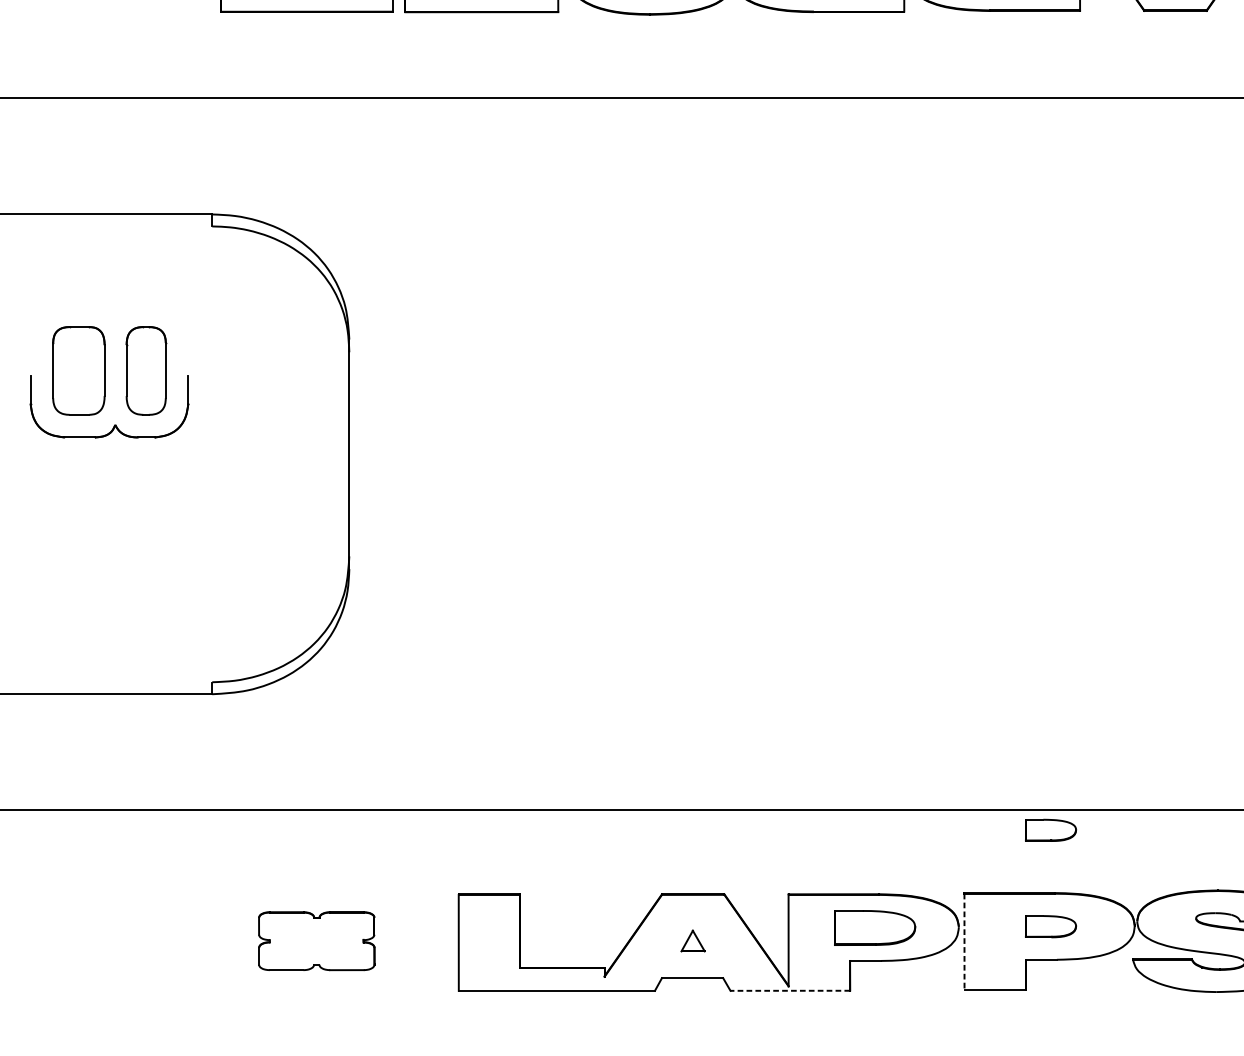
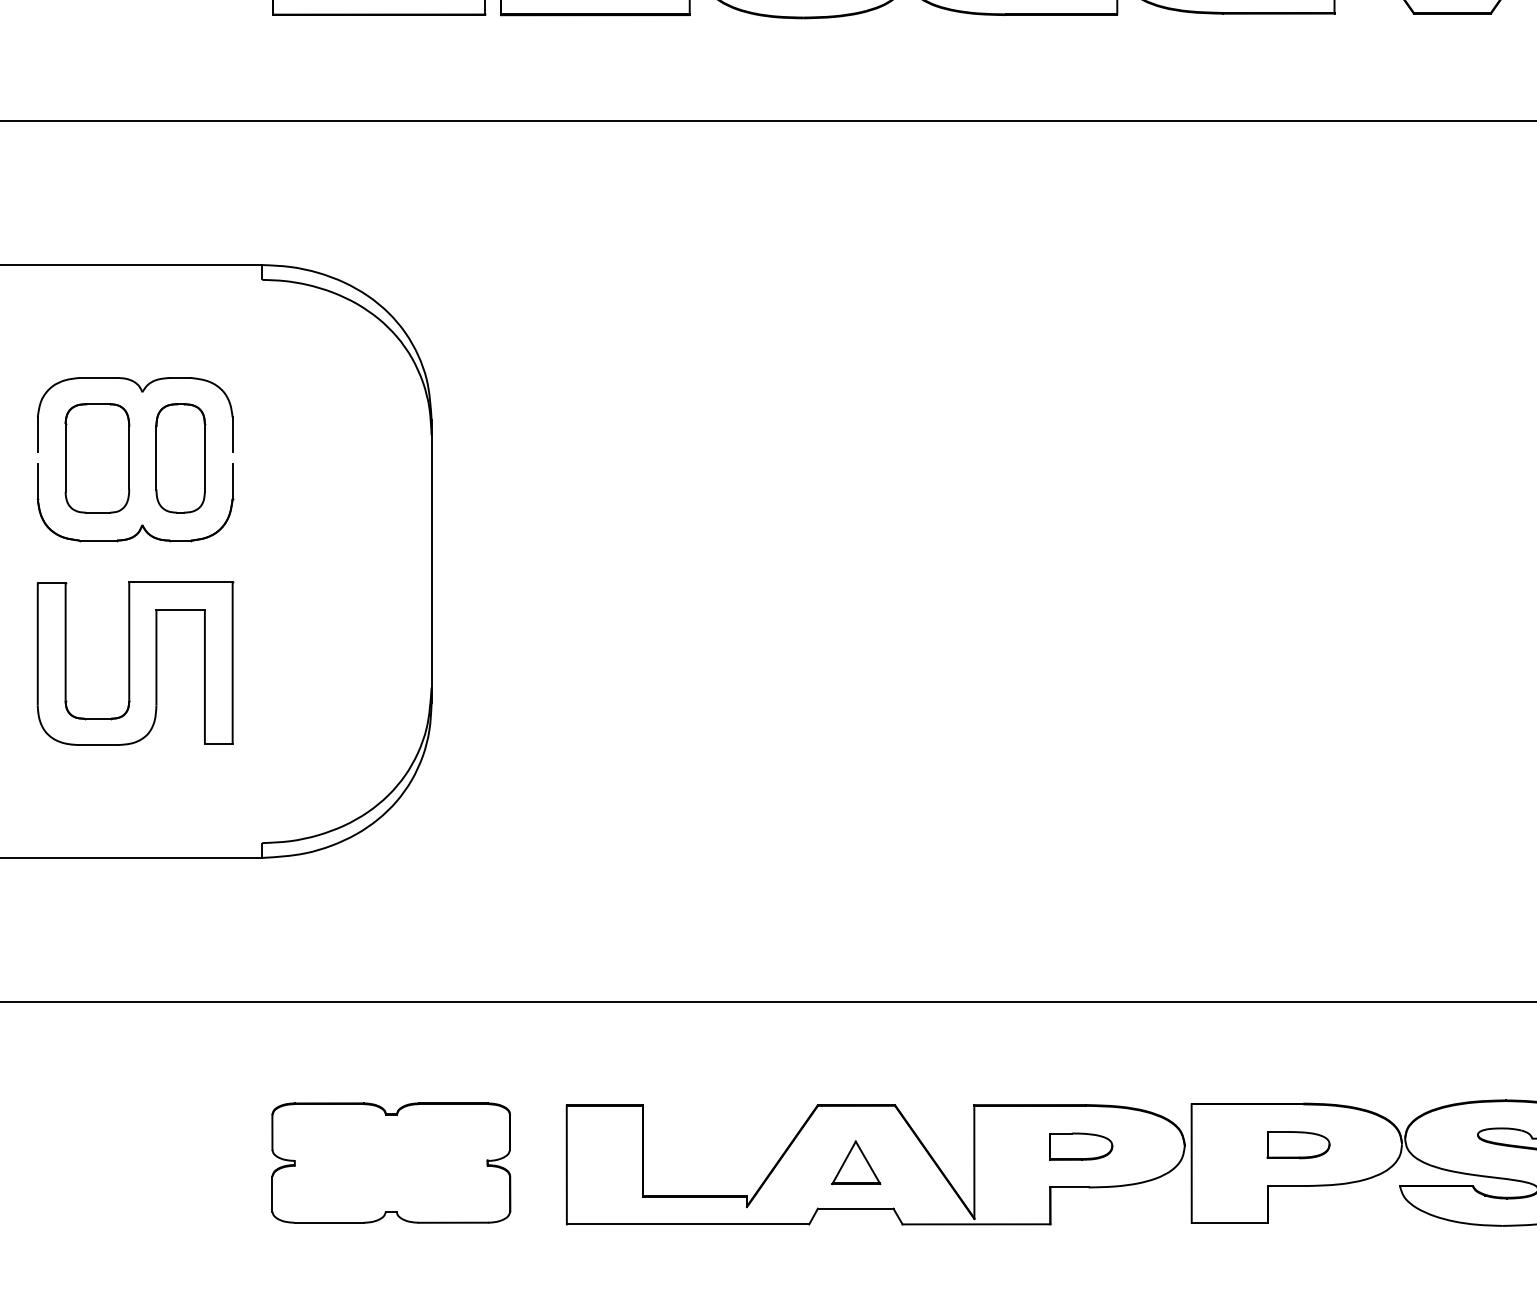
part: (114, 317) -> (141, 392), added
part: (109, 536) -> (135, 663), added
part: (1050, 830) -> (1298, 1026), removed
part: (875, 927) -> (1081, 1146), size x0.62
part: (316, 940) -> (391, 1162), size x1.67
part: (693, 940) -> (856, 1162), size x1.67
line: (964, 942) -> (1191, 1164), dashed -> solid
line: (790, 990) -> (976, 1224), dashed -> solid

